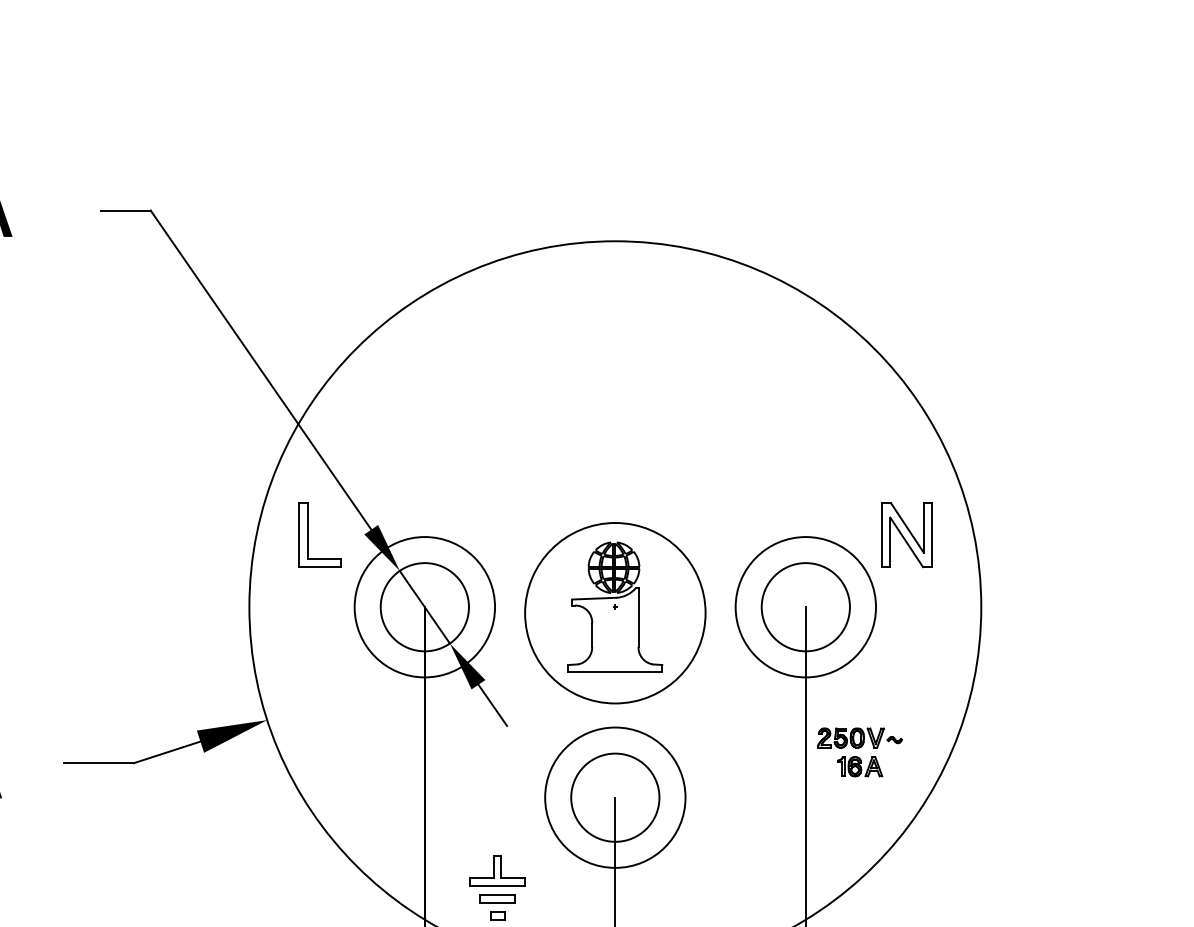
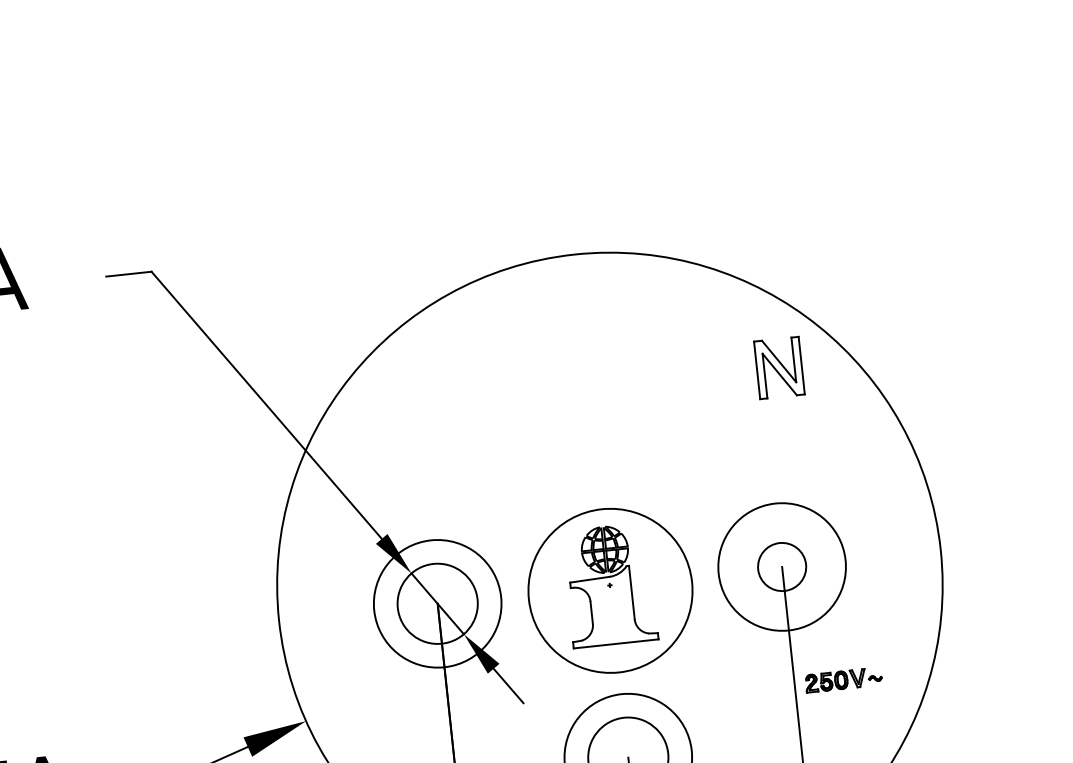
part: (308, 534) -> (325, 549), removed
part: (906, 535) -> (778, 368), moved
circle: (805, 607) -> (781, 567), size x0.6
part: (860, 766) -> (846, 705), removed

